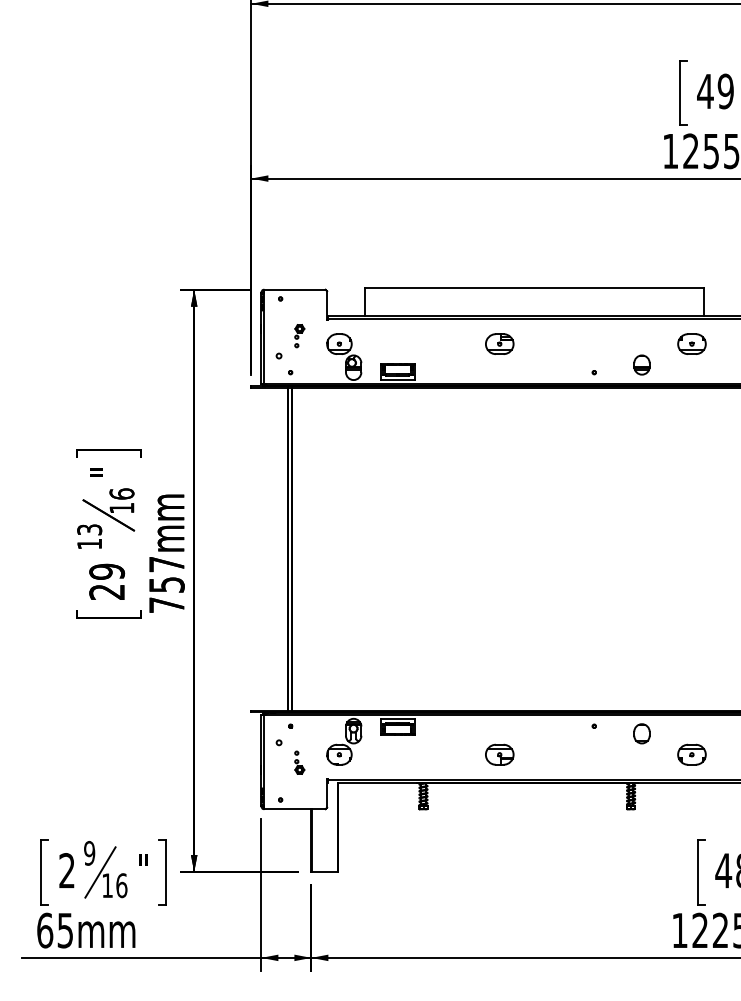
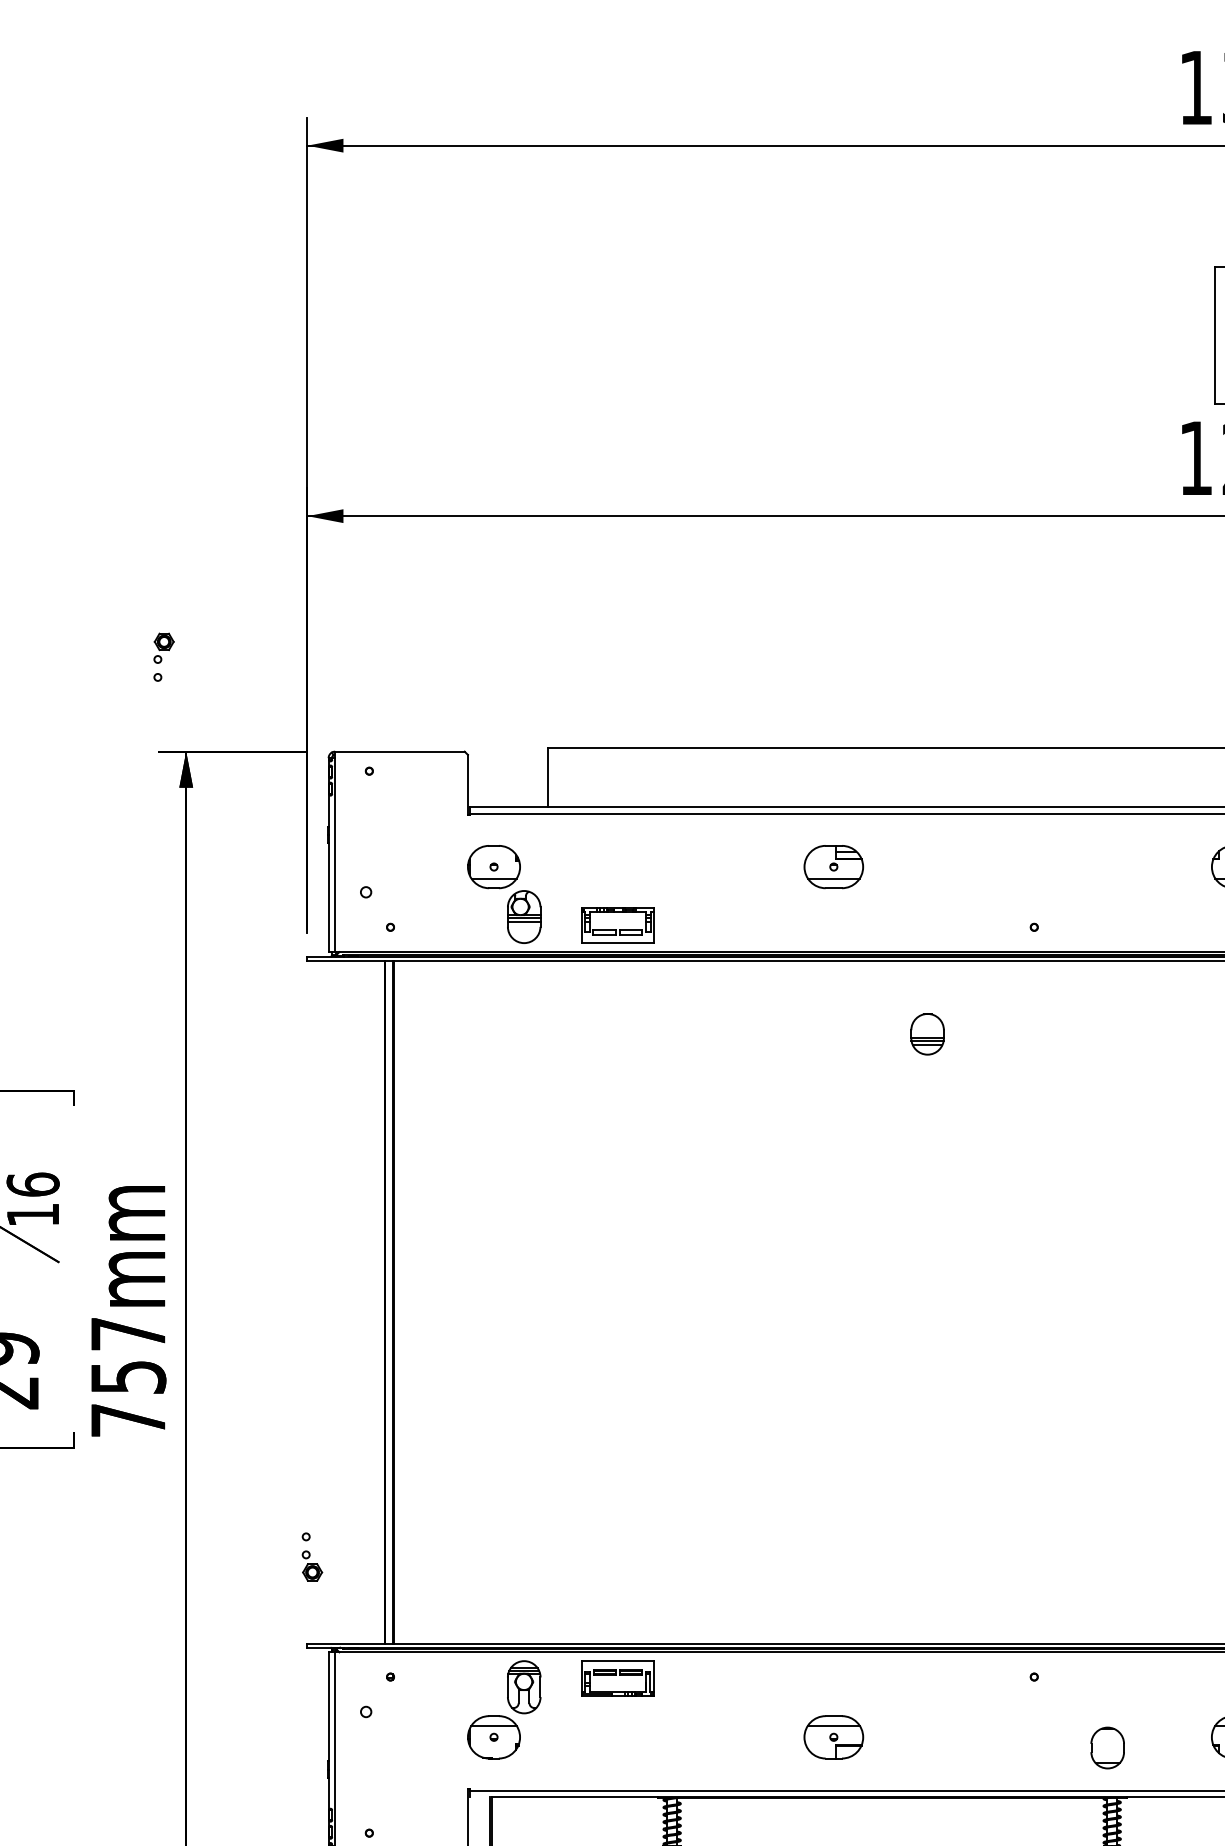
part: (299, 336) -> (163, 657), moved
part: (641, 364) -> (926, 1033), moved
part: (641, 733) -> (1106, 1747), moved
part: (299, 762) -> (311, 1556), moved

